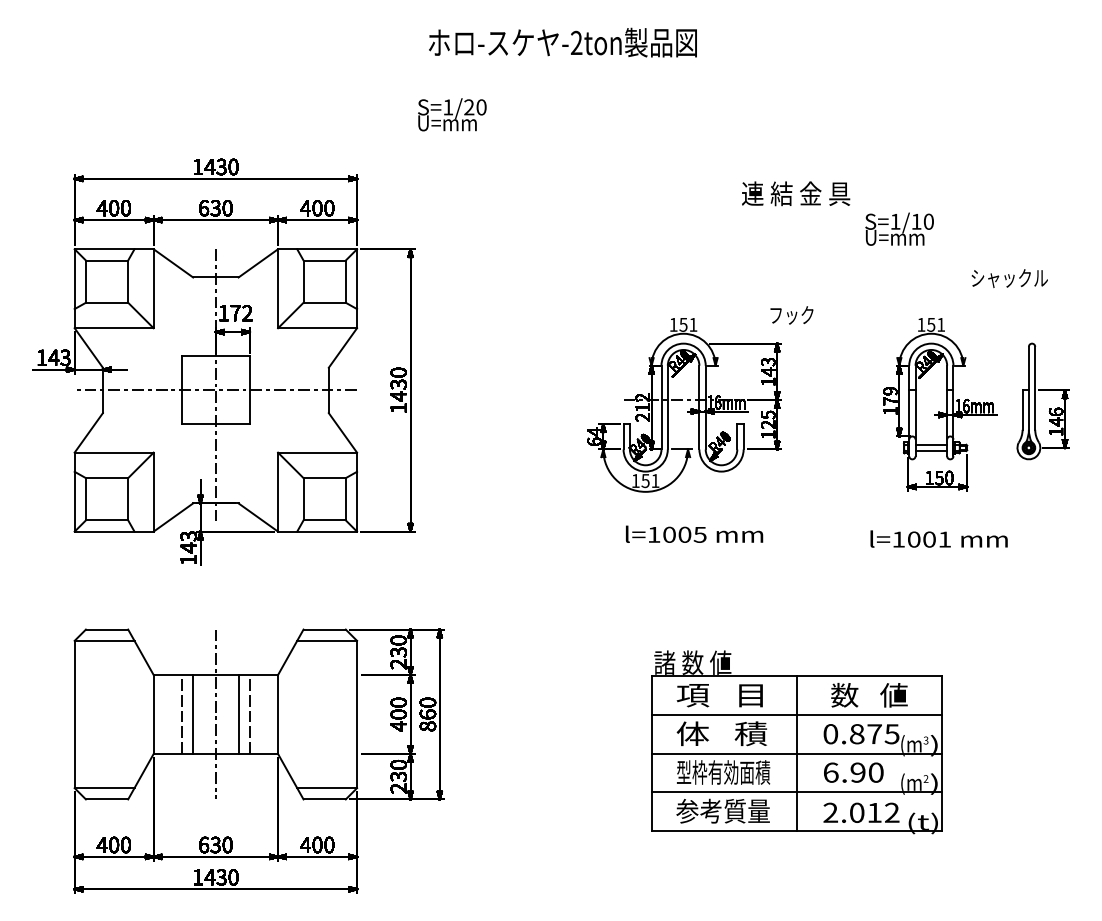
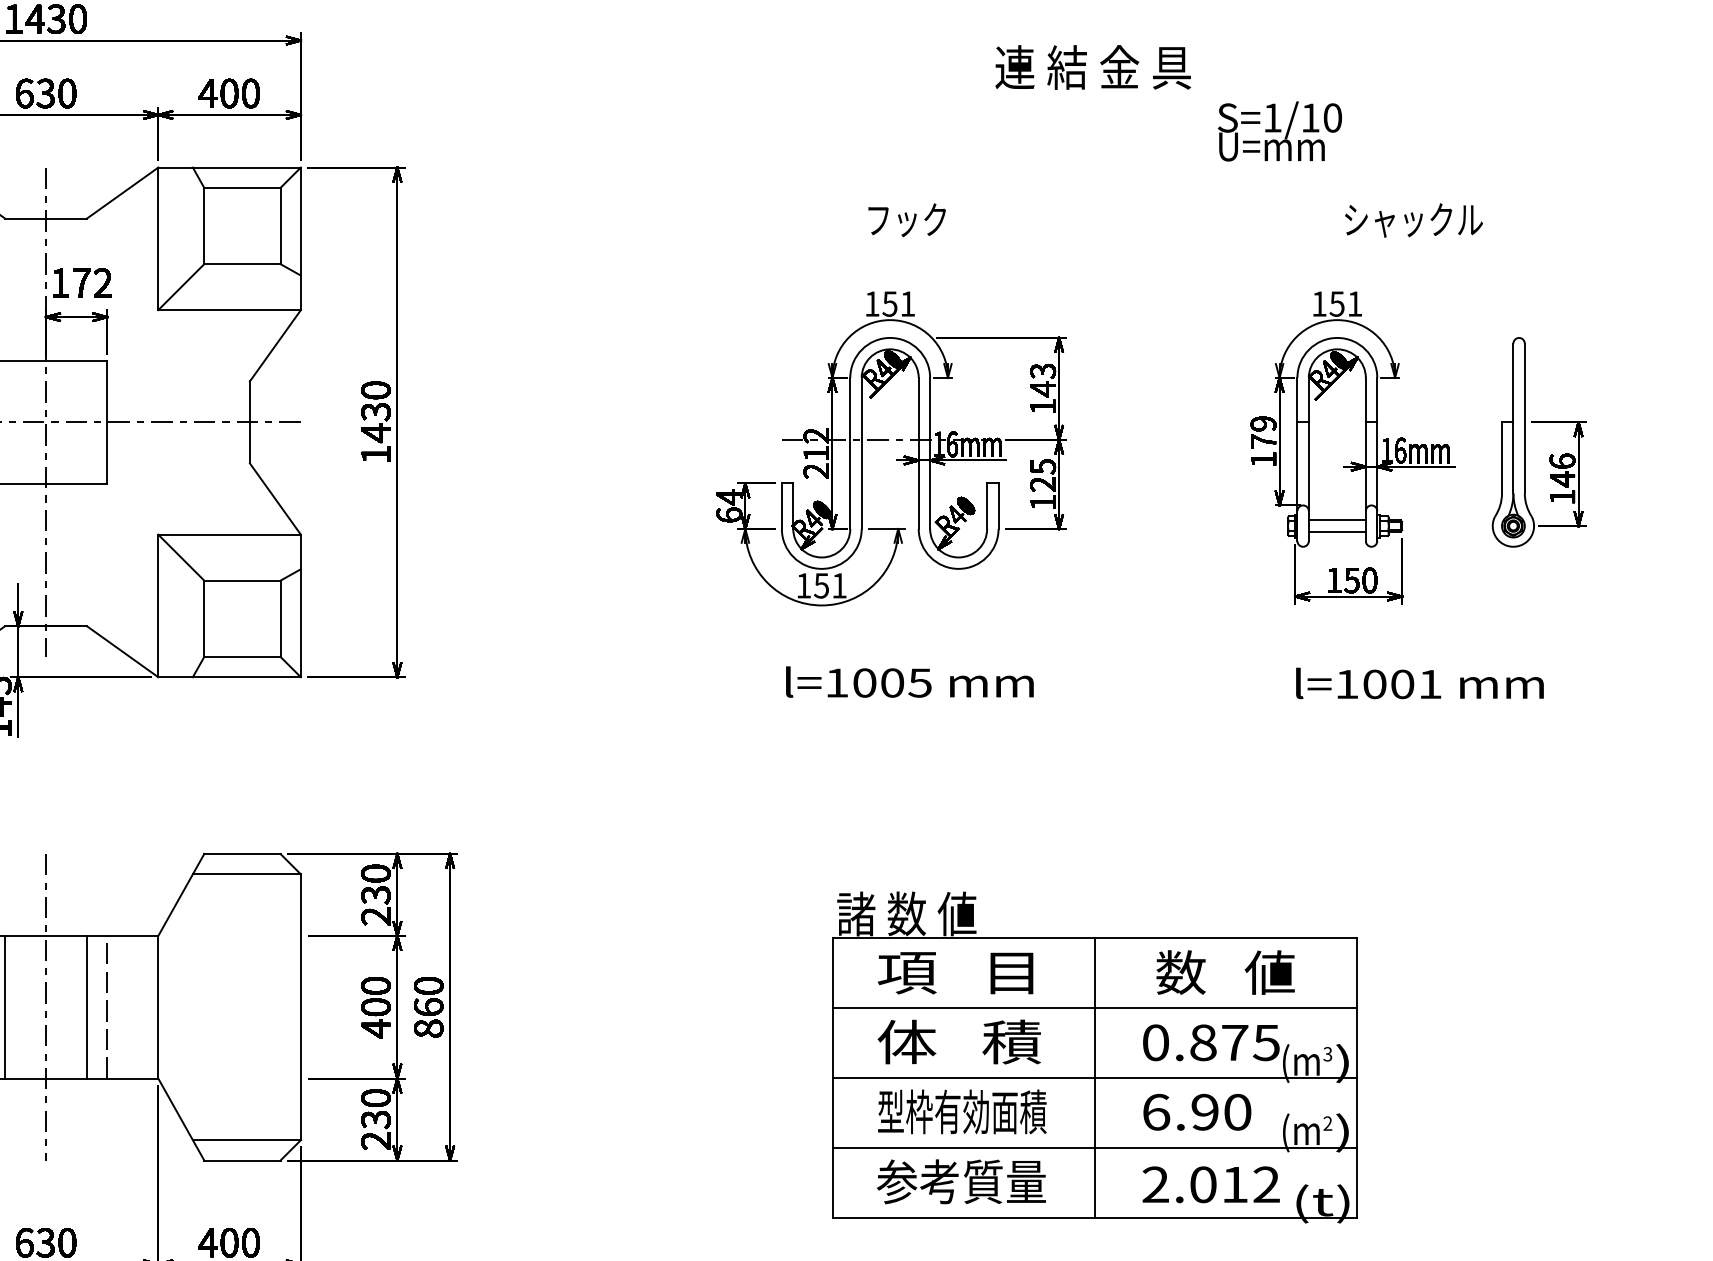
text: (1009, 278) -> (1413, 220), moved
text: (791, 315) -> (906, 220), moved
text: (938, 538) -> (1418, 682), moved

